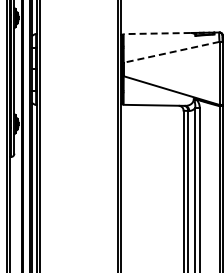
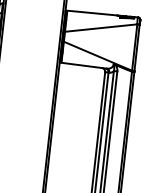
line: (156, 33) -> (91, 12), dashed -> solid
line: (171, 52) -> (101, 28), dashed -> solid

